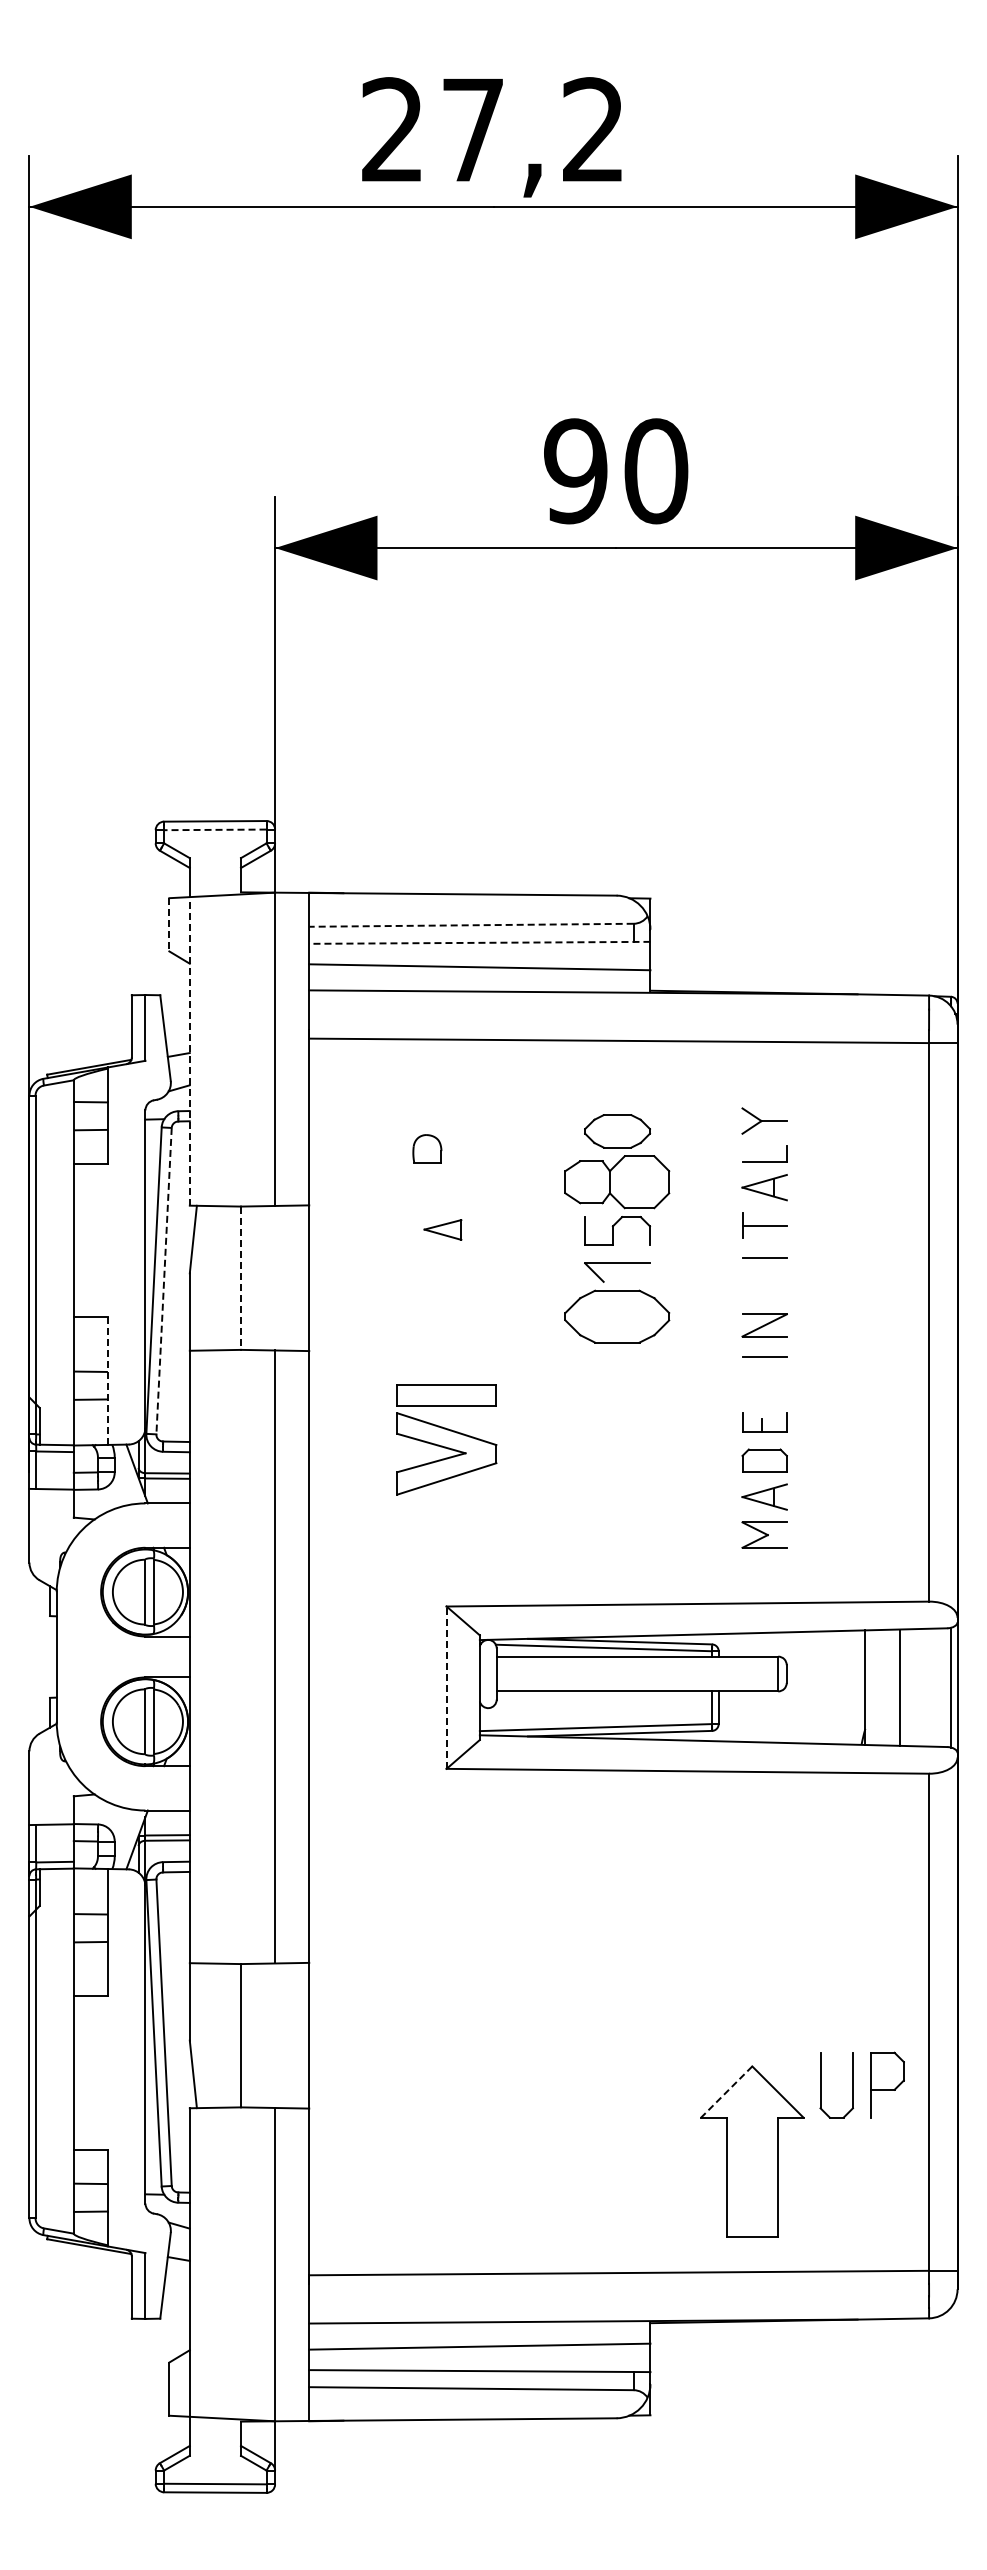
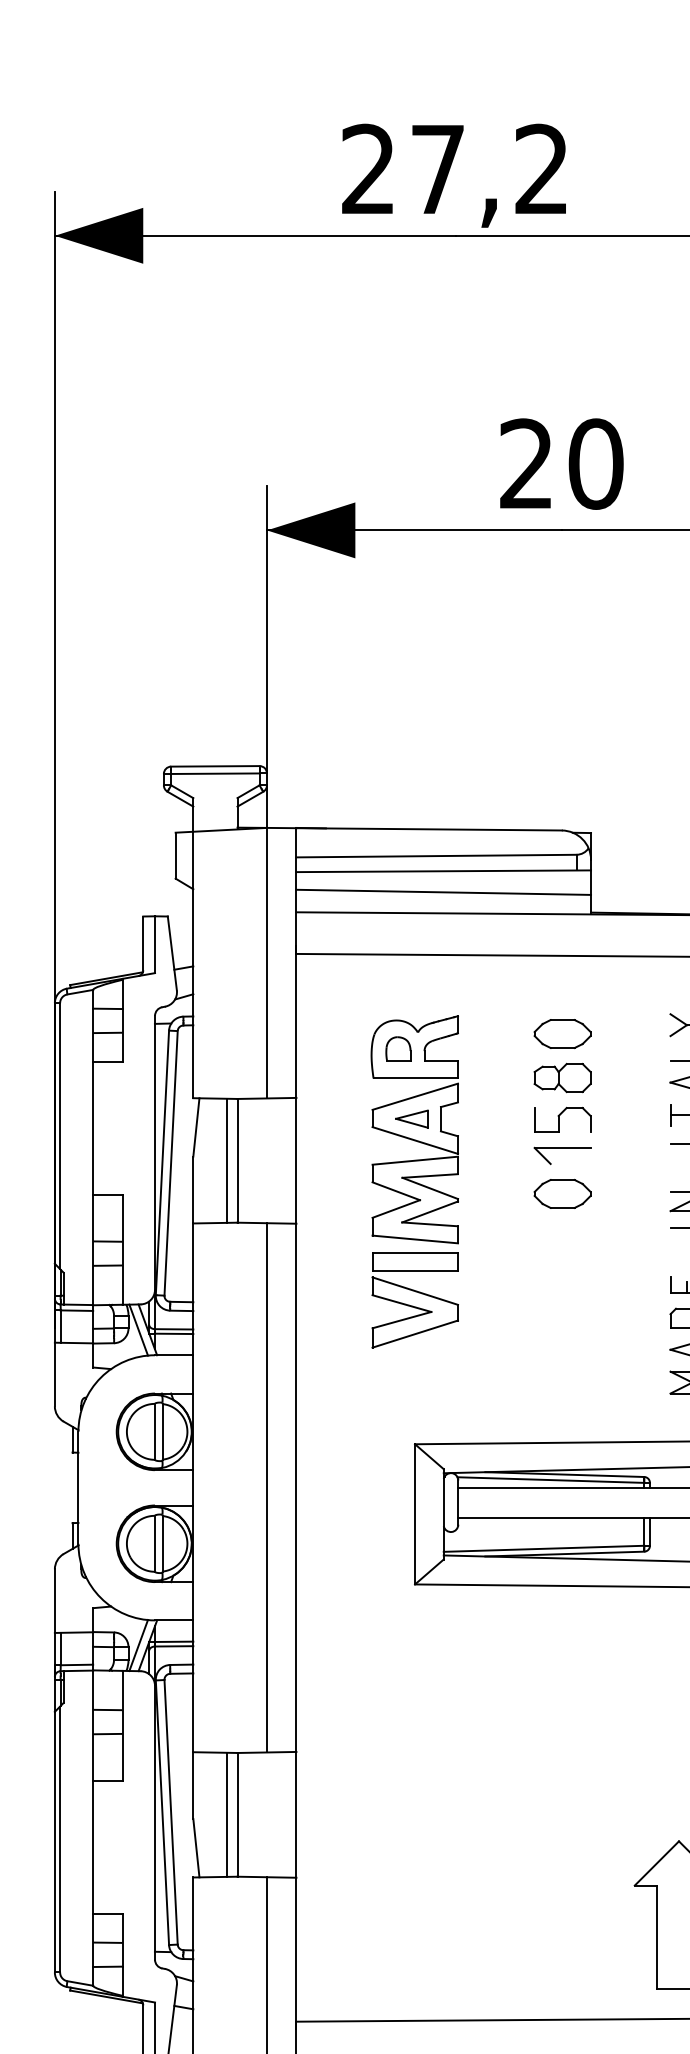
text: (575, 471) -> (526, 464), 90 -> 20
line: (214, 829) -> (214, 773), dashed -> solid
line: (169, 924) -> (175, 855), dashed -> solid
line: (470, 925) -> (435, 856), dashed -> solid
line: (479, 942) -> (443, 870), dashed -> solid
line: (189, 1050) -> (193, 964), dashed -> solid
part: (617, 1182) -> (562, 1078), size x0.62
part: (446, 1241) -> (414, 1129), added
line: (228, 1278) -> (226, 1161), added
line: (241, 1278) -> (237, 1161), dashed -> solid
line: (164, 1281) -> (171, 1163), dashed -> solid
part: (617, 1316) -> (562, 1193), size x0.62
line: (107, 1381) -> (122, 1249), dashed -> solid
line: (126, 1473) -> (138, 1329), added
line: (446, 1687) -> (414, 1514), dashed -> solid
line: (126, 1839) -> (138, 1645), added
line: (228, 2035) -> (226, 1814), added
line: (726, 2092) -> (656, 1863), dashed -> solid

